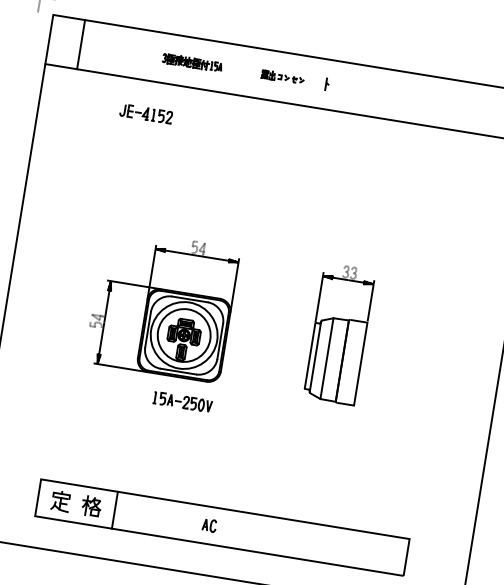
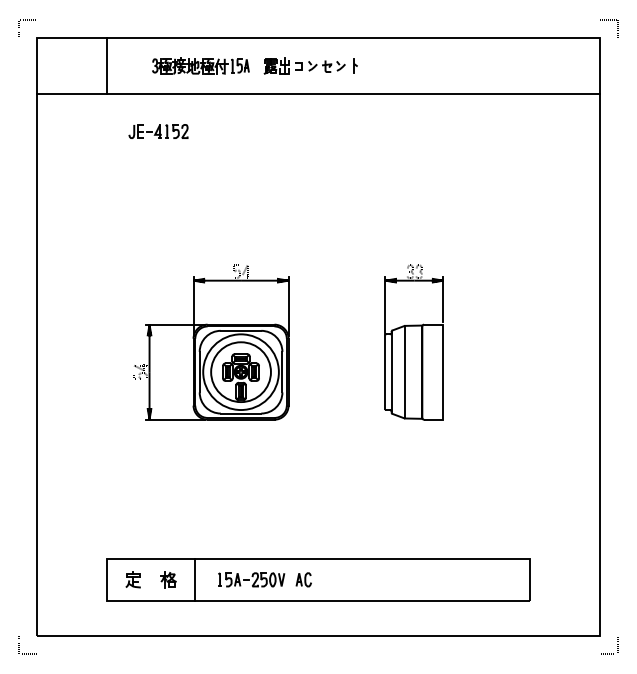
line: (81, 44) -> (107, 65), moved
part: (192, 62) -> (200, 65), size x1.43
part: (282, 76) -> (304, 65), size x1.67
part: (182, 401) -> (251, 579), moved
part: (60, 501) -> (132, 579), size x0.71
part: (91, 506) -> (168, 579), size x0.71

